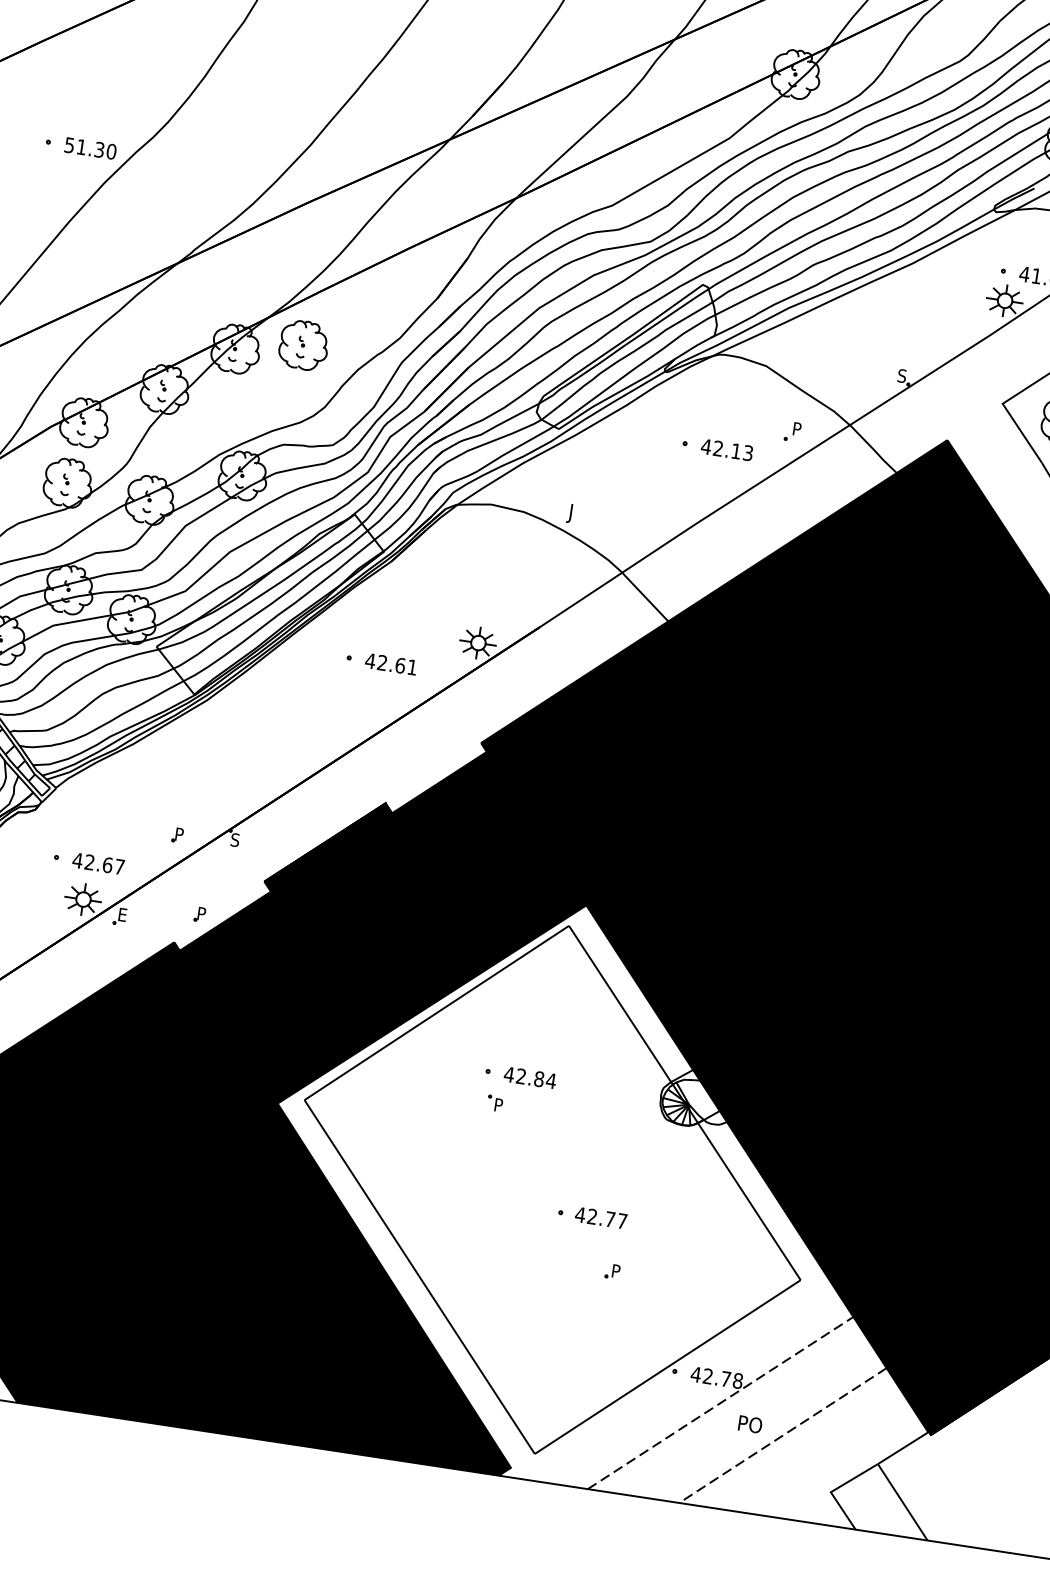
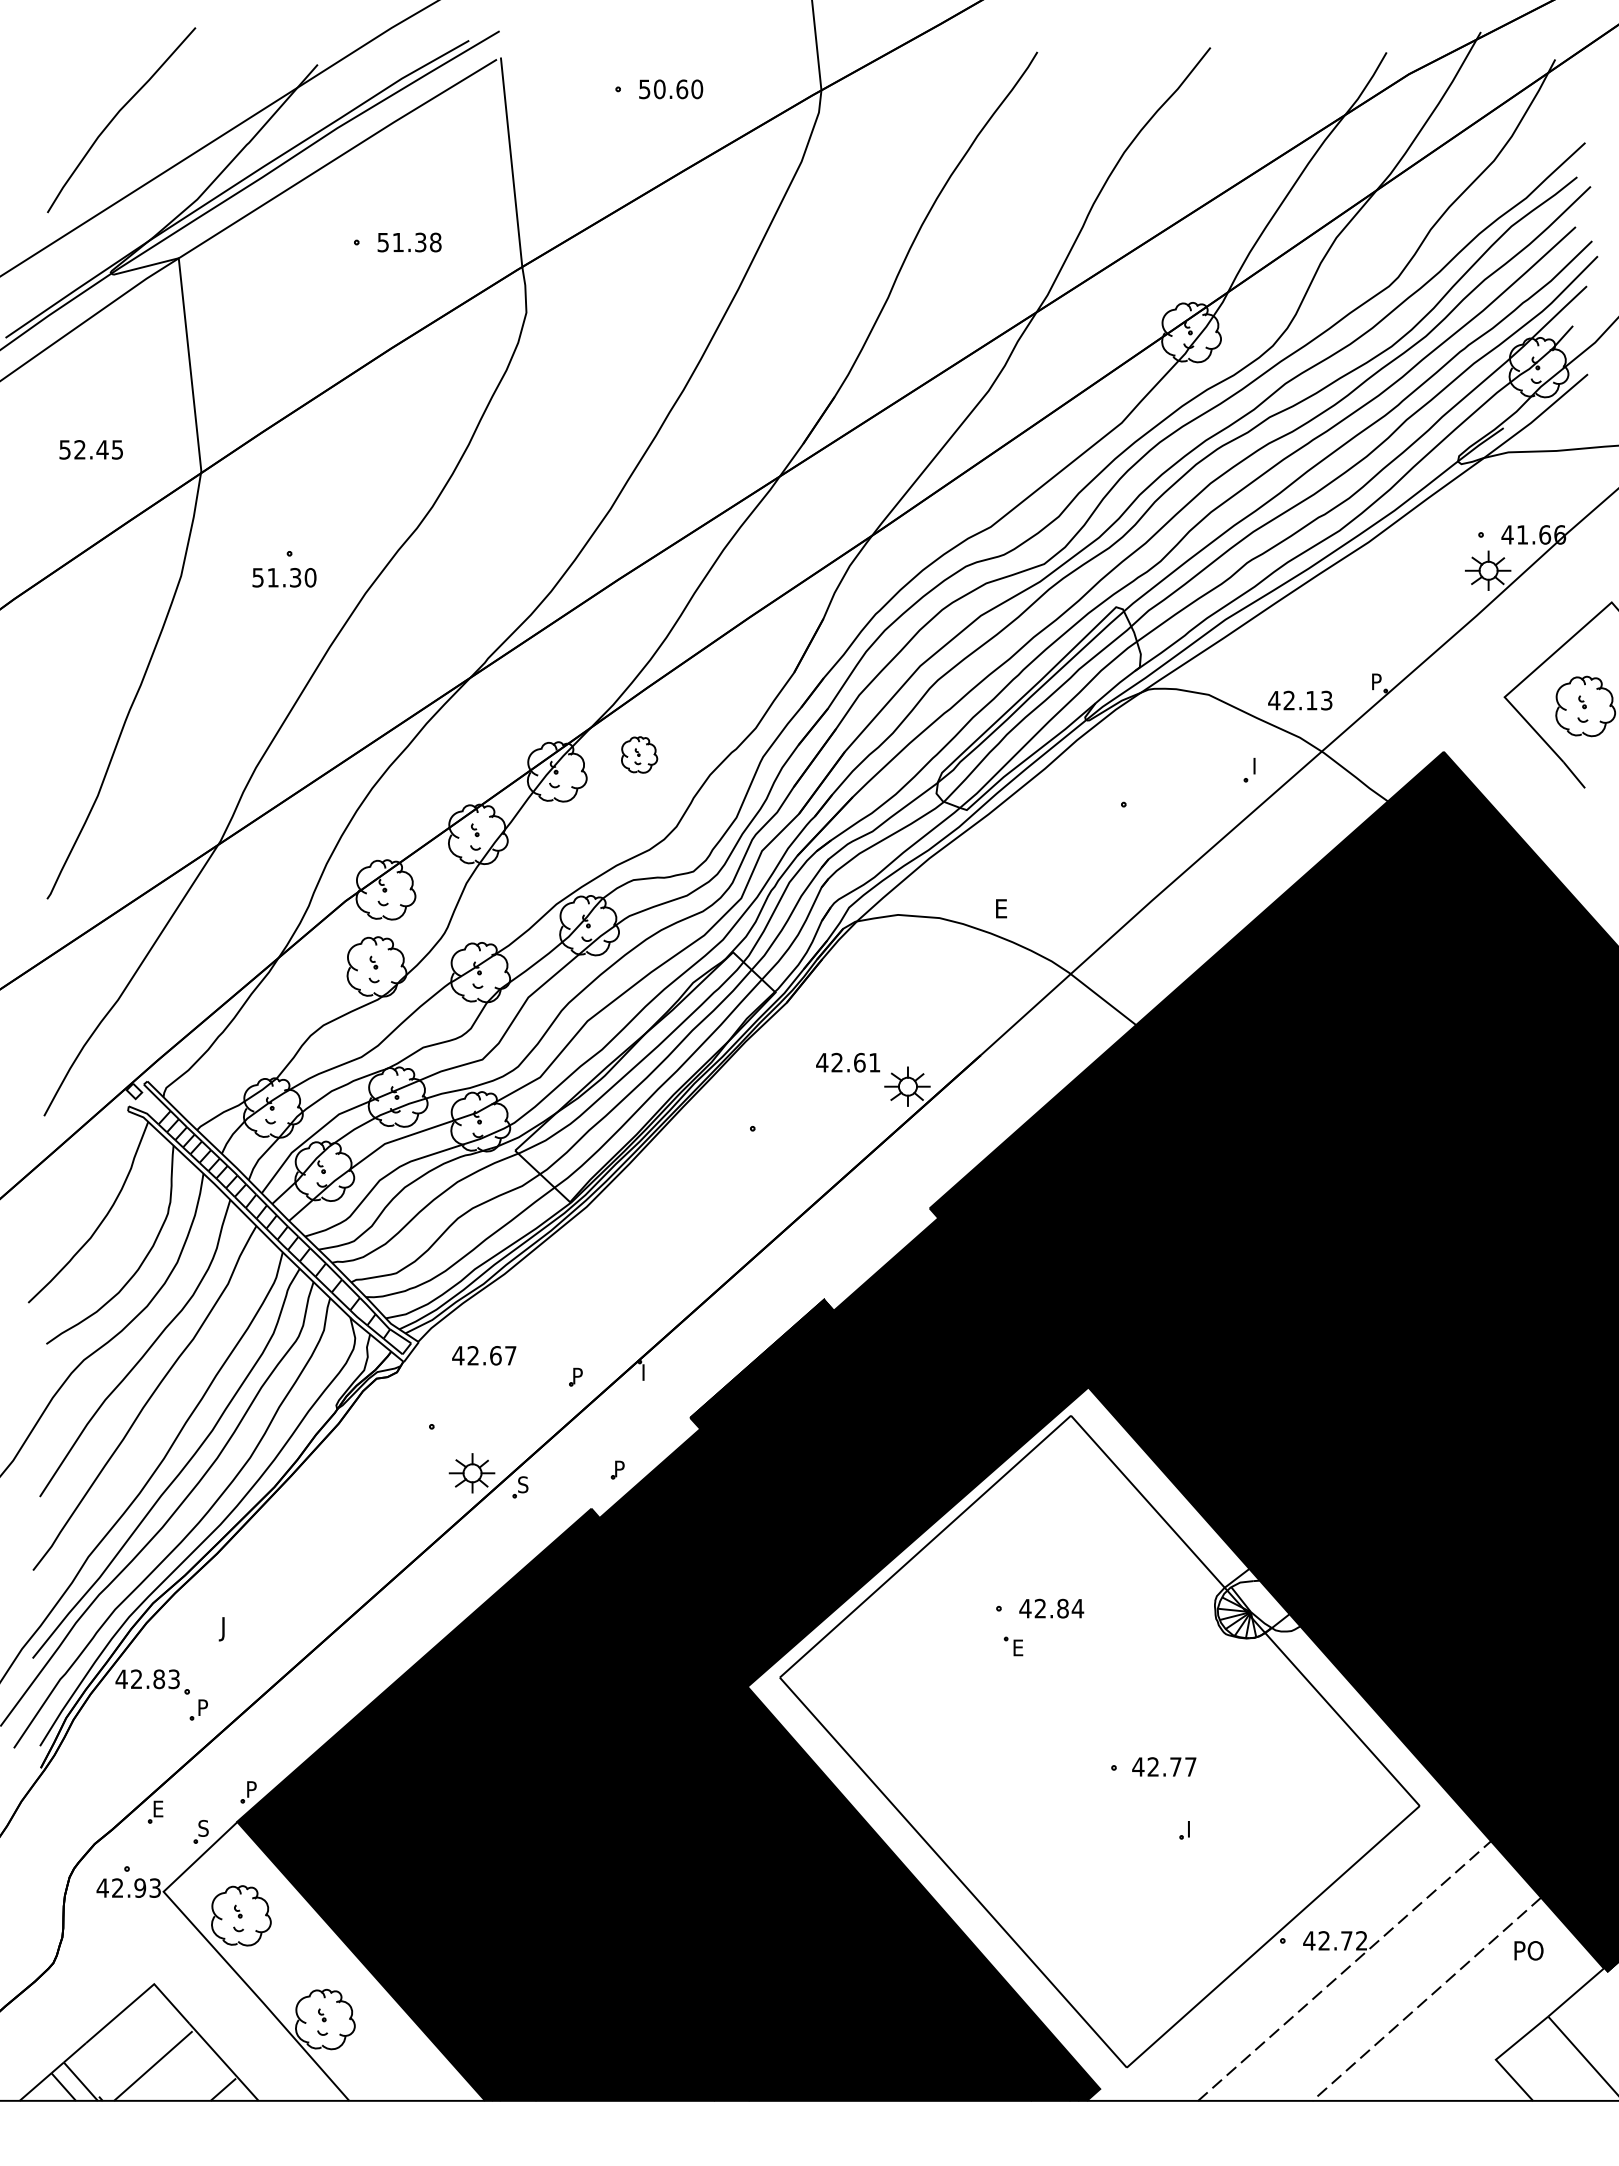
text: (90, 148) -> (284, 577), moved
part: (303, 345) -> (639, 754), size x0.6
text: (902, 375) -> (1376, 681), S -> P
text: (798, 426) -> (1259, 762), P -> I
text: (727, 449) -> (1300, 700), moved
text: (572, 514) -> (999, 911), J -> E
text: (391, 664) -> (848, 1062), moved
text: (235, 840) -> (647, 1372), S -> I
text: (98, 863) -> (484, 1355), moved
text: (122, 914) -> (523, 1484), E -> S
text: (499, 1105) -> (1019, 1647), P -> E
text: (617, 1268) -> (1193, 1825), P -> I
text: (737, 1380) -> (1361, 1940), 42.78 -> 42.72
text: (750, 1424) -> (1528, 1950), moved

